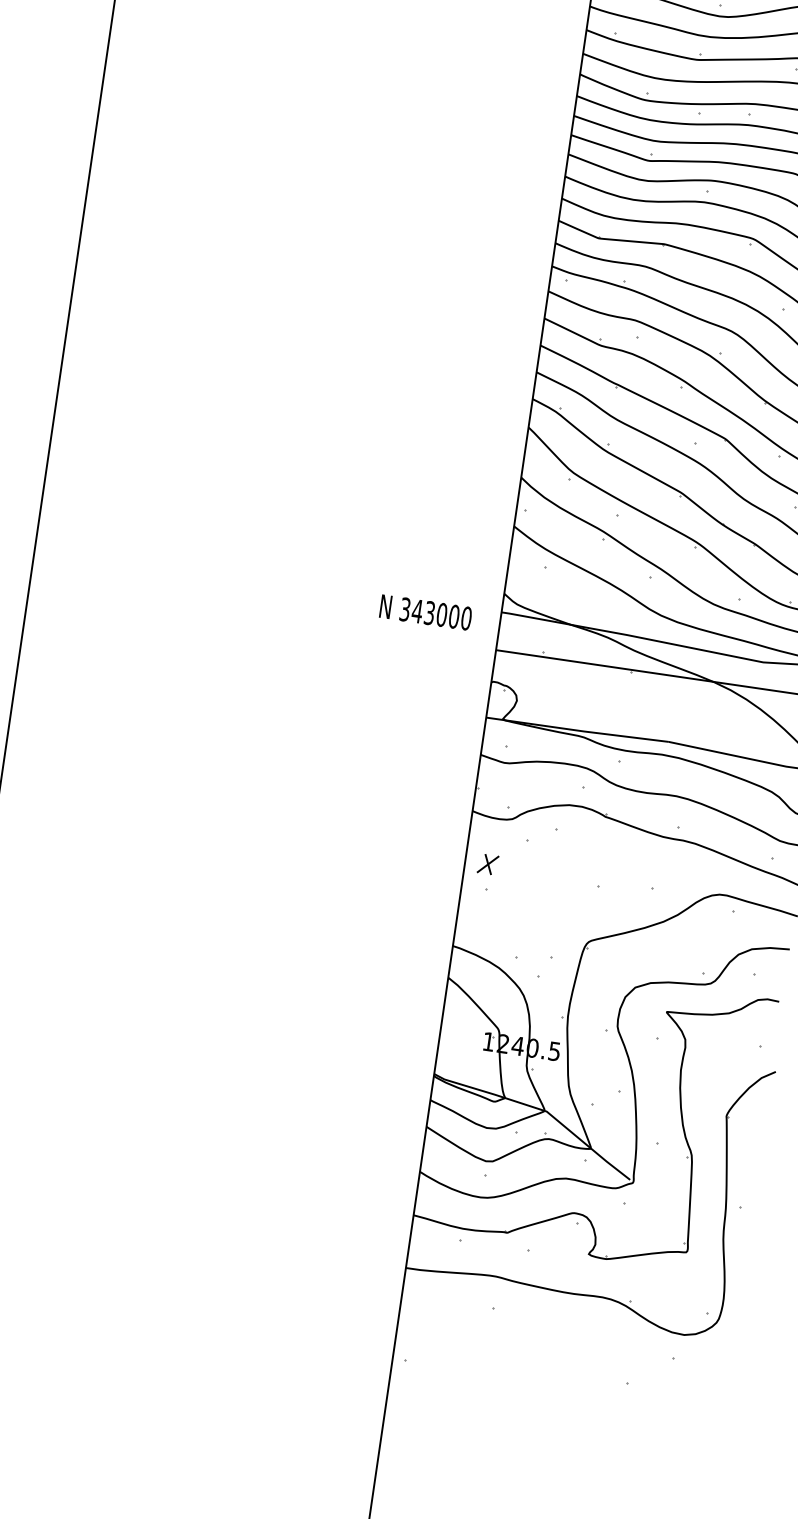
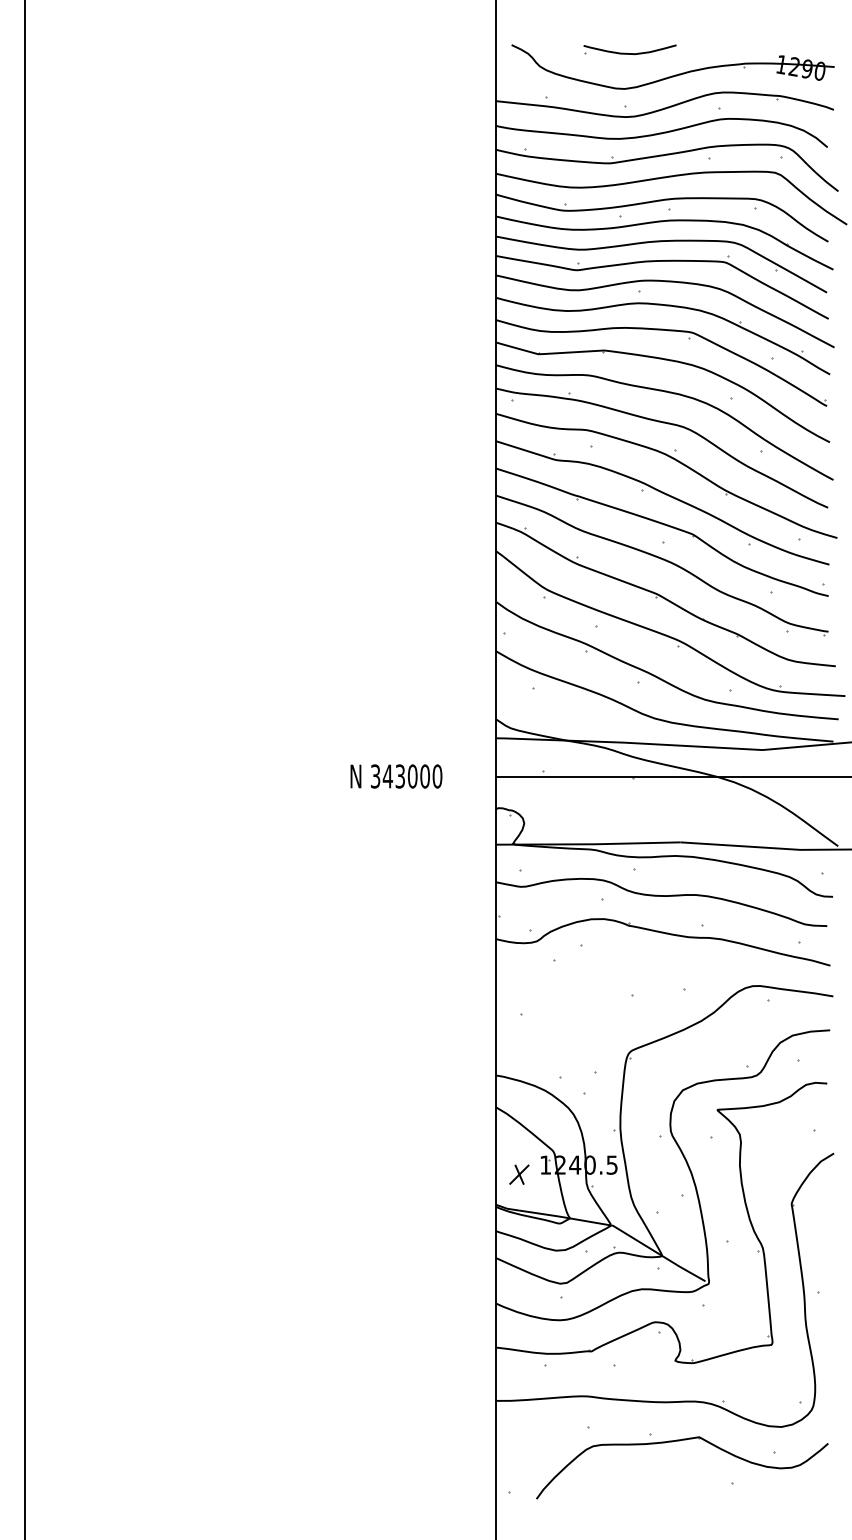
text: (425, 612) -> (396, 776), moved
part: (488, 864) -> (519, 1174), moved
part: (581, 1334) -> (679, 1441), added

